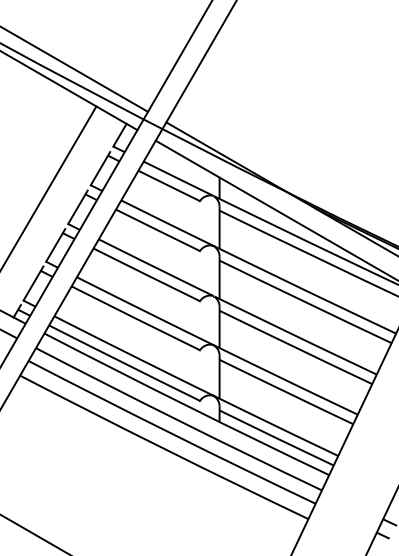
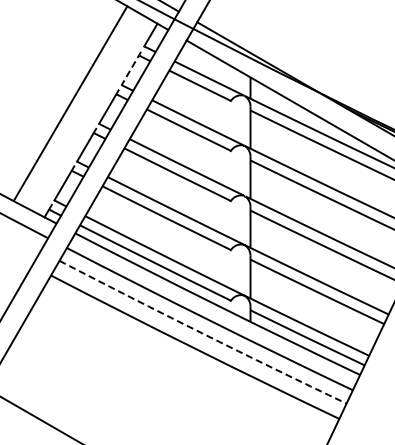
line: (100, 169) -> (131, 69), solid -> dashed
arc: (171, 433) -> (202, 333), solid -> dashed

